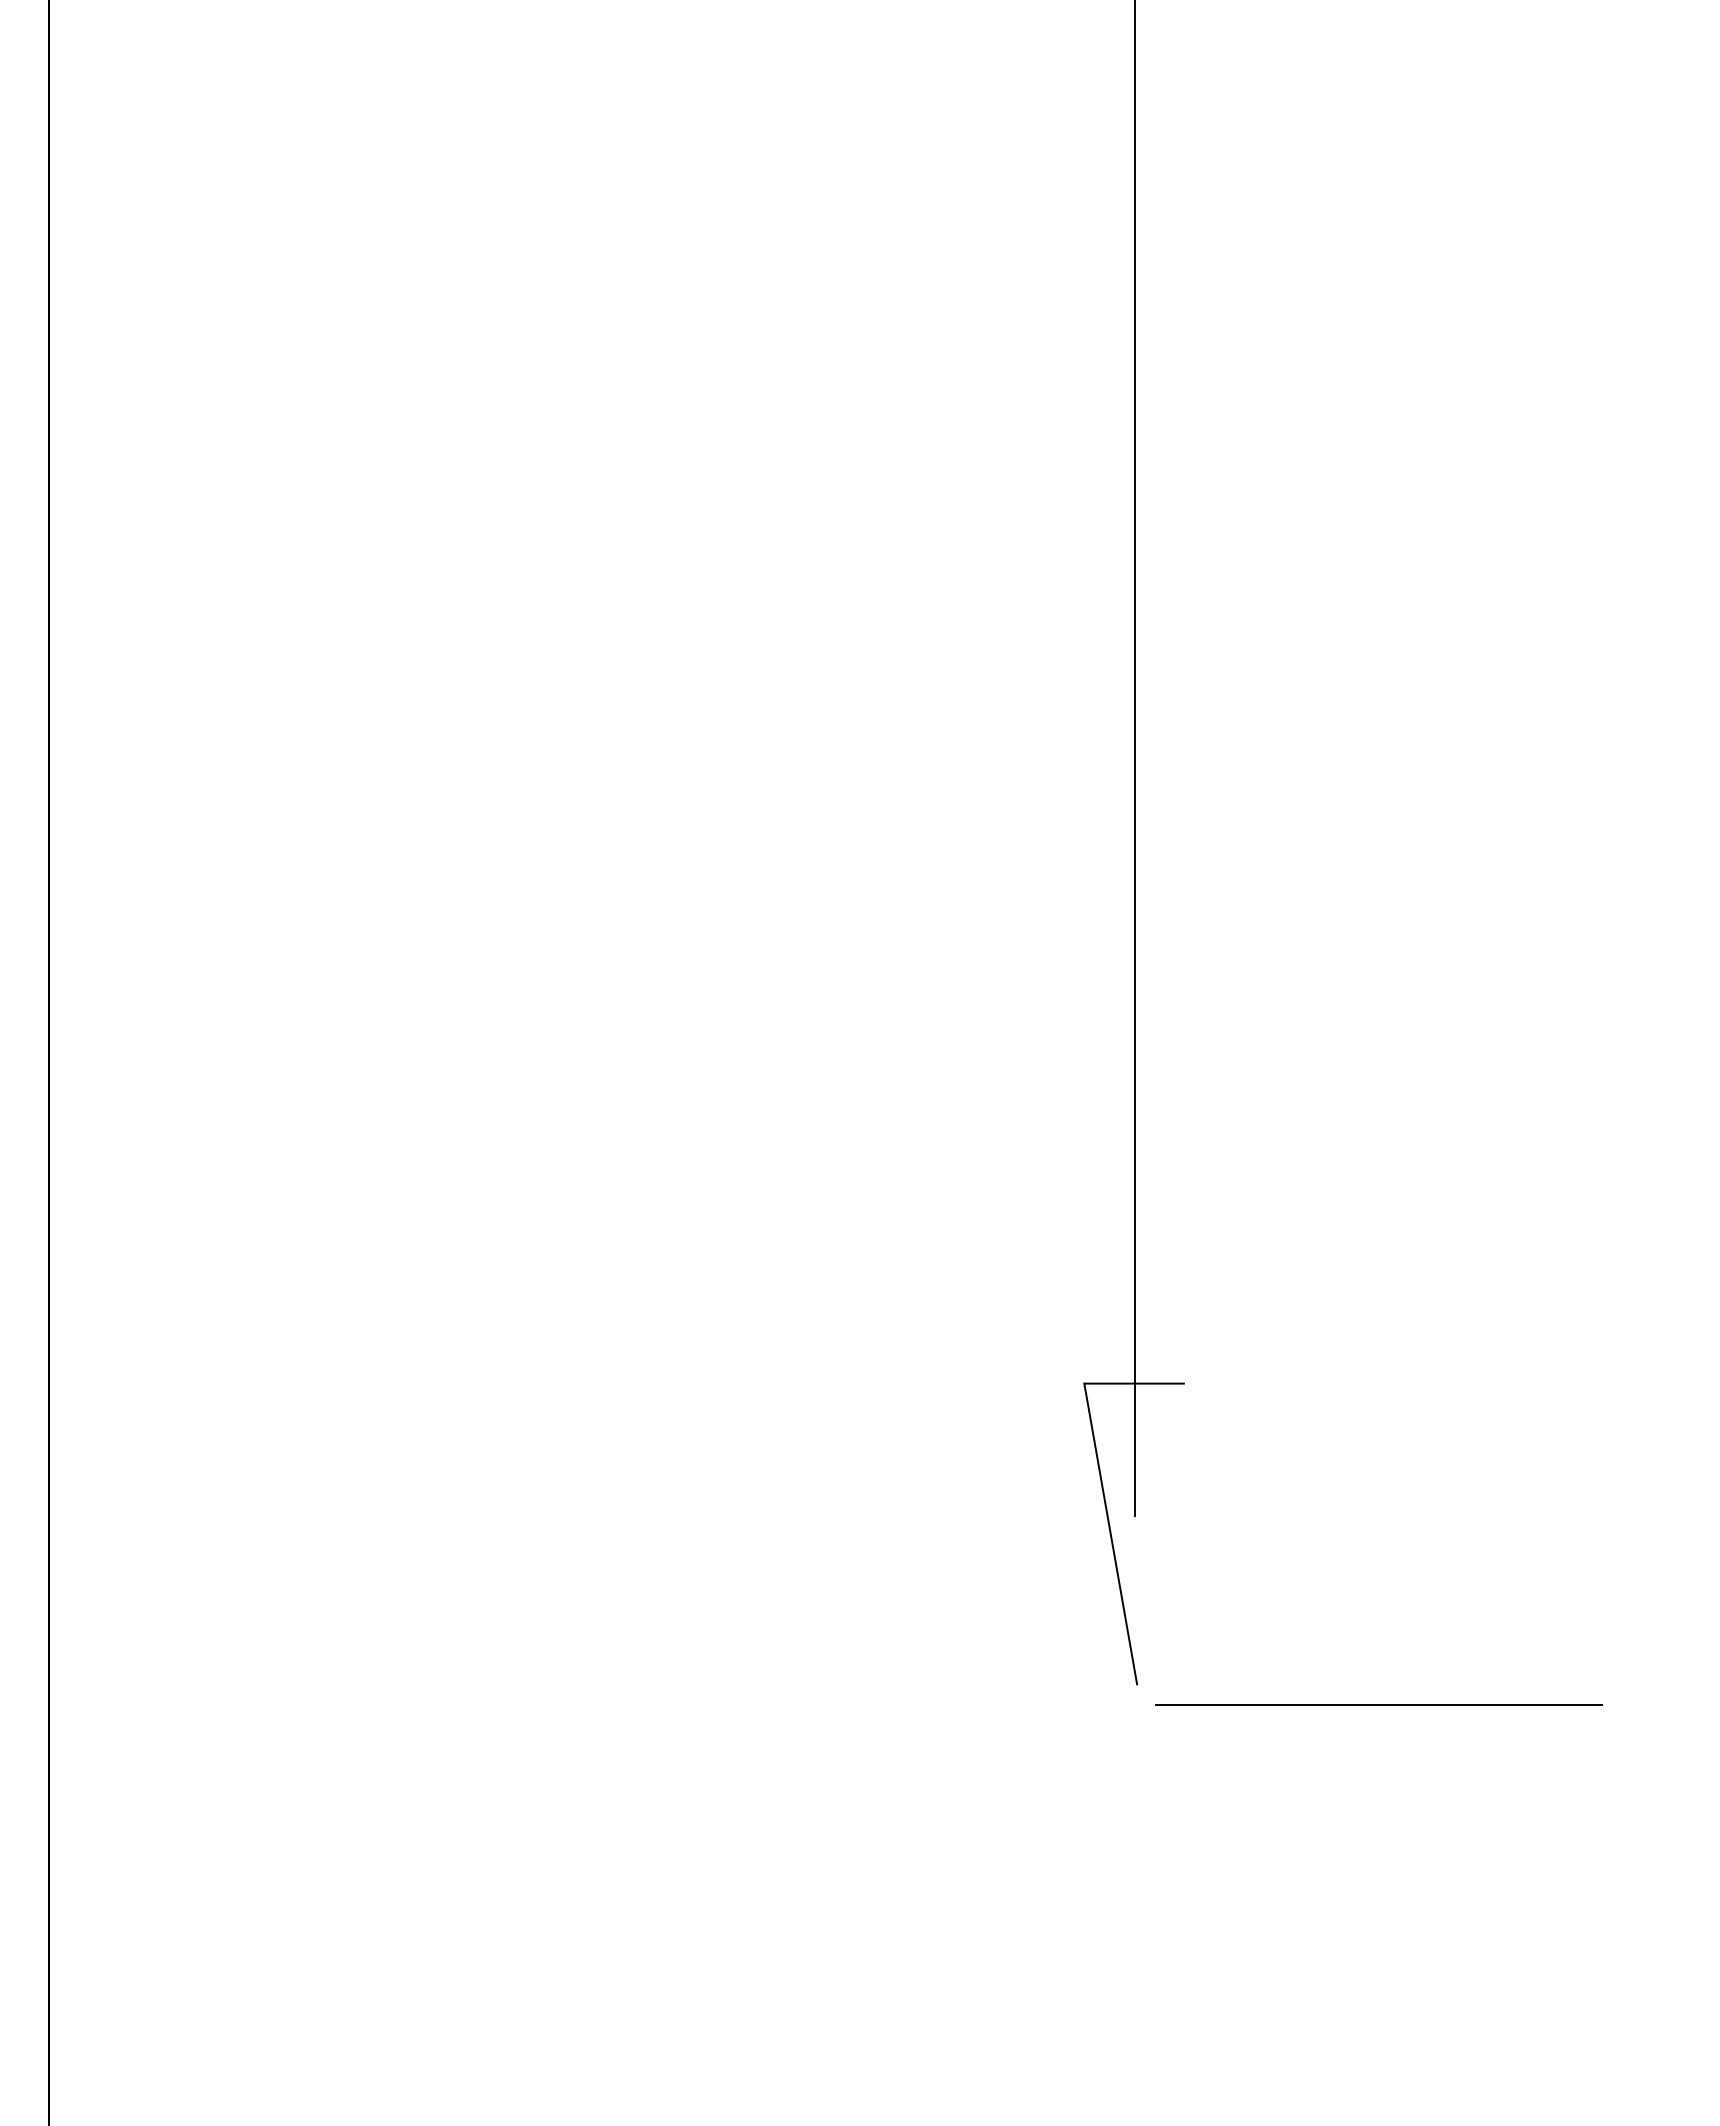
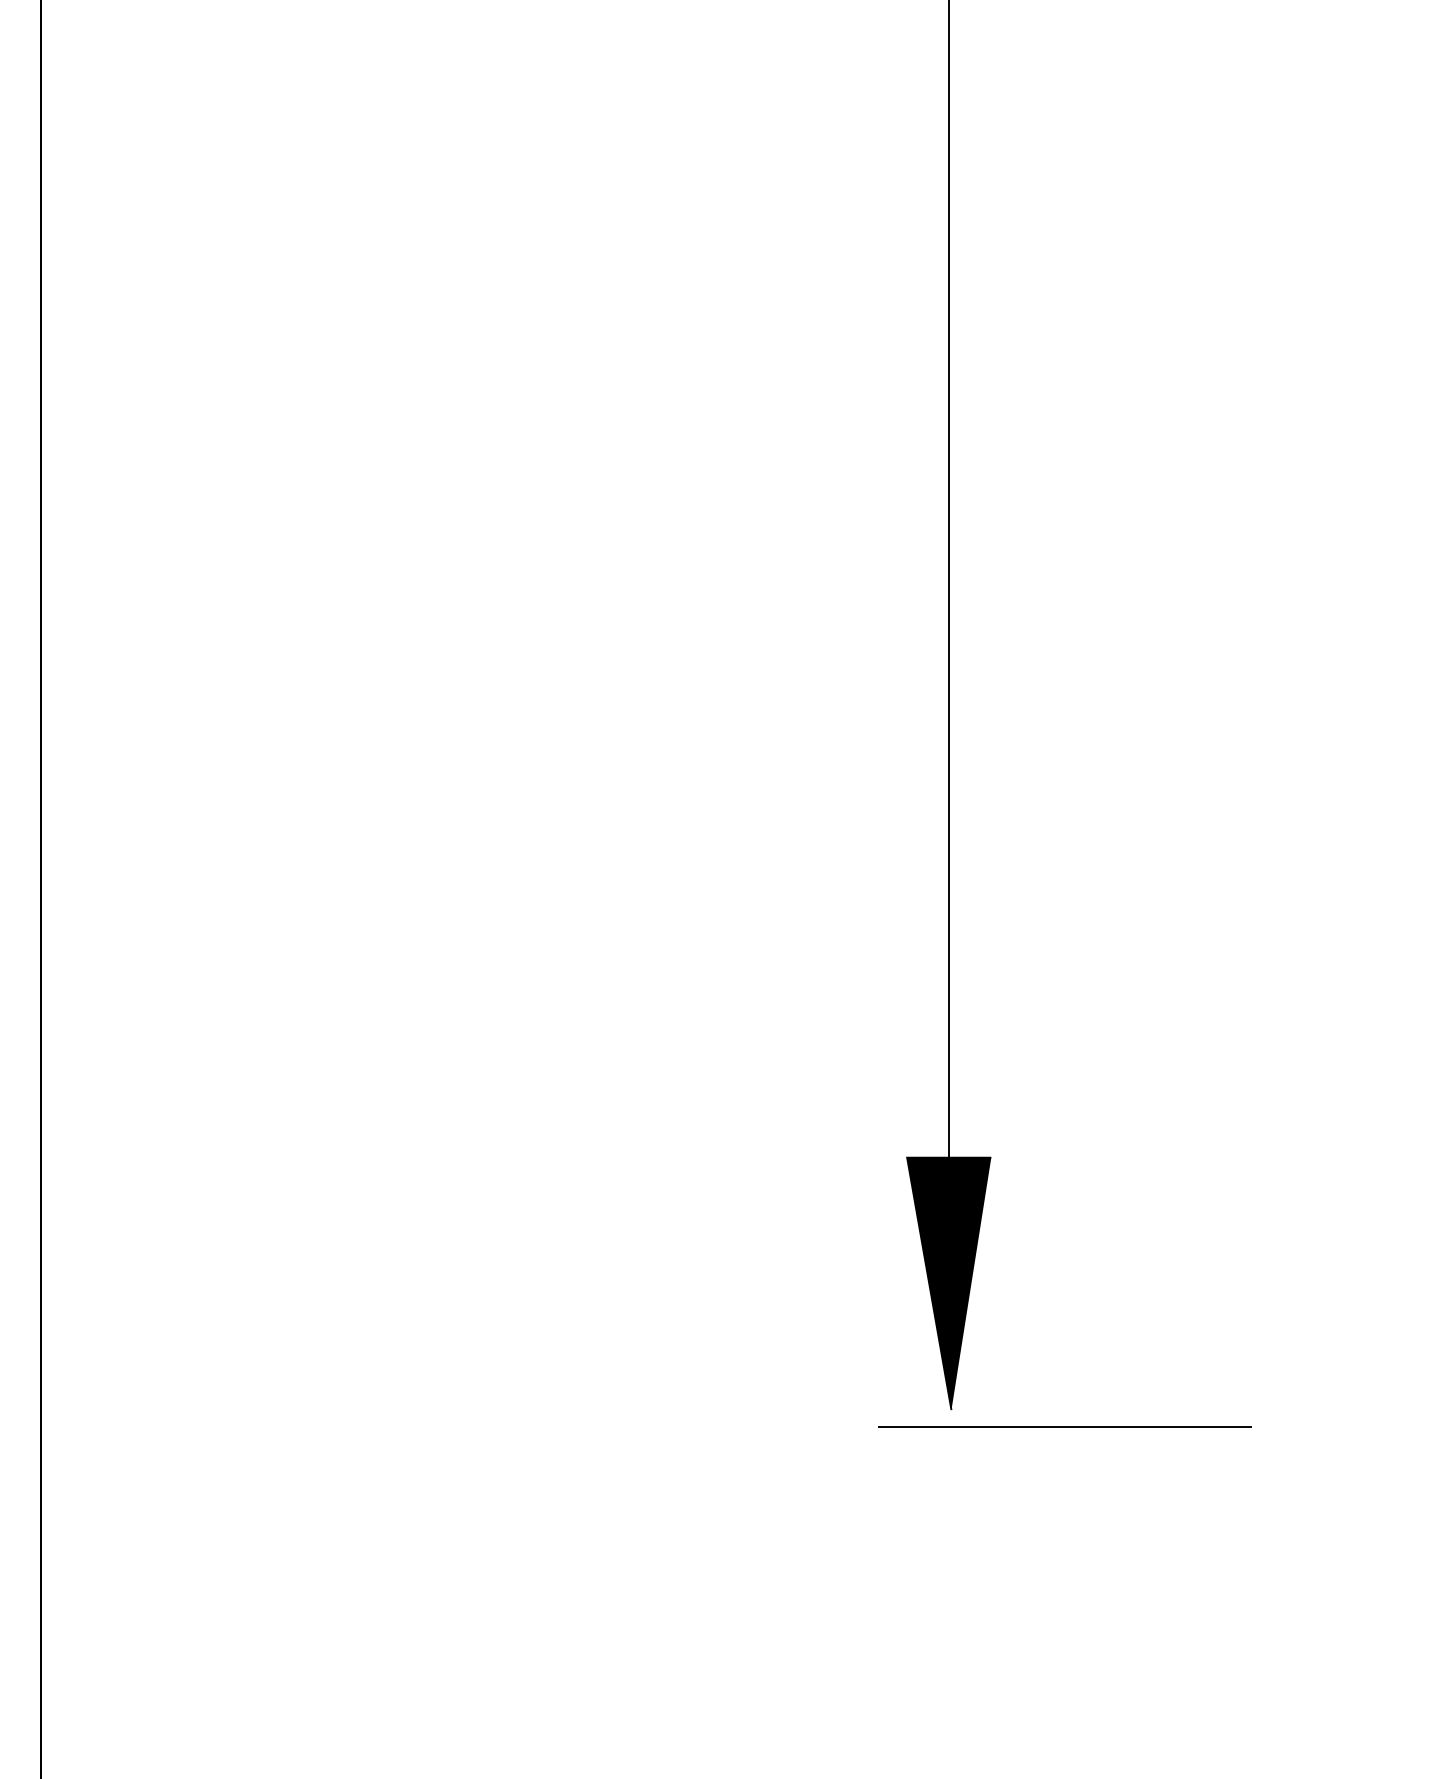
fill: (1134, 1534) -> (949, 1283), added
line: (1378, 1704) -> (1064, 1426), moved

